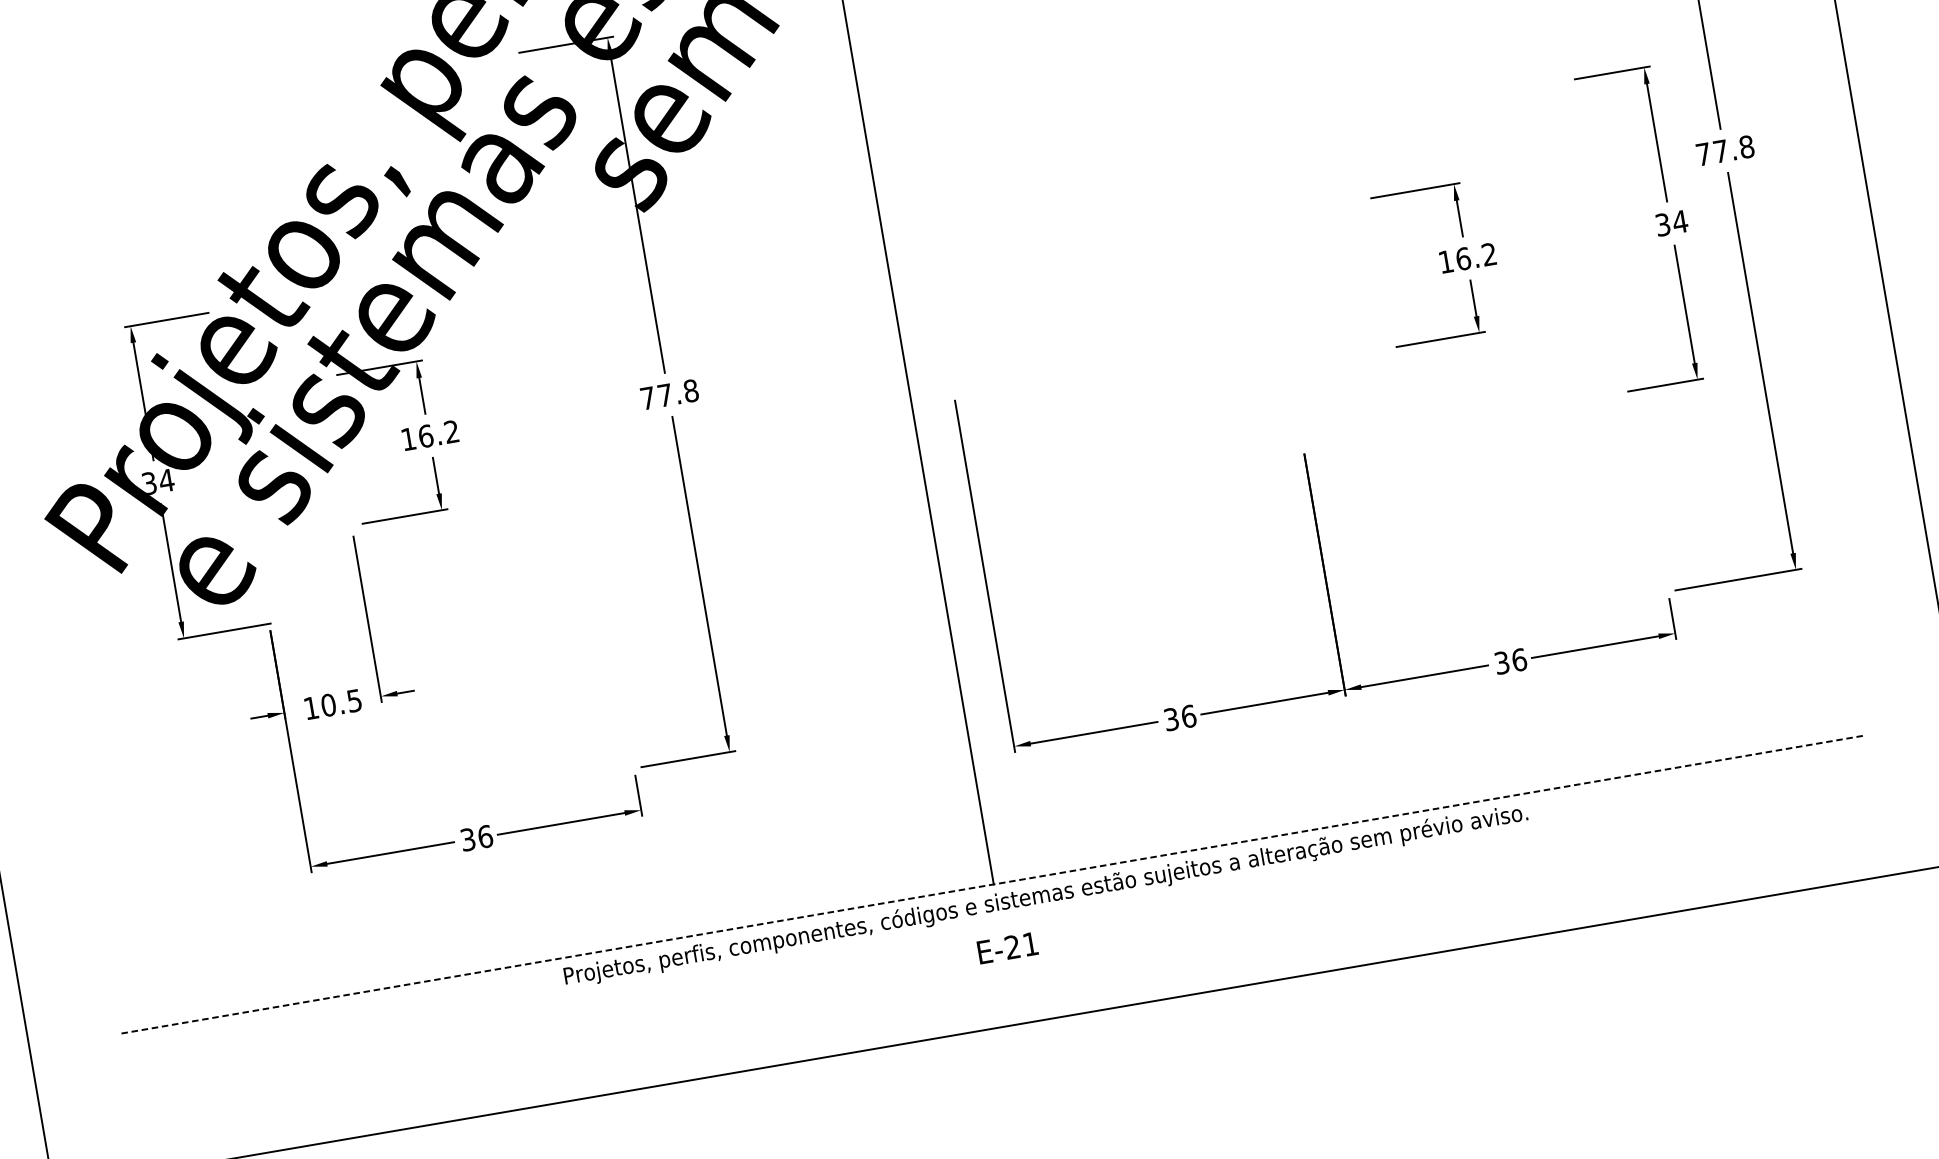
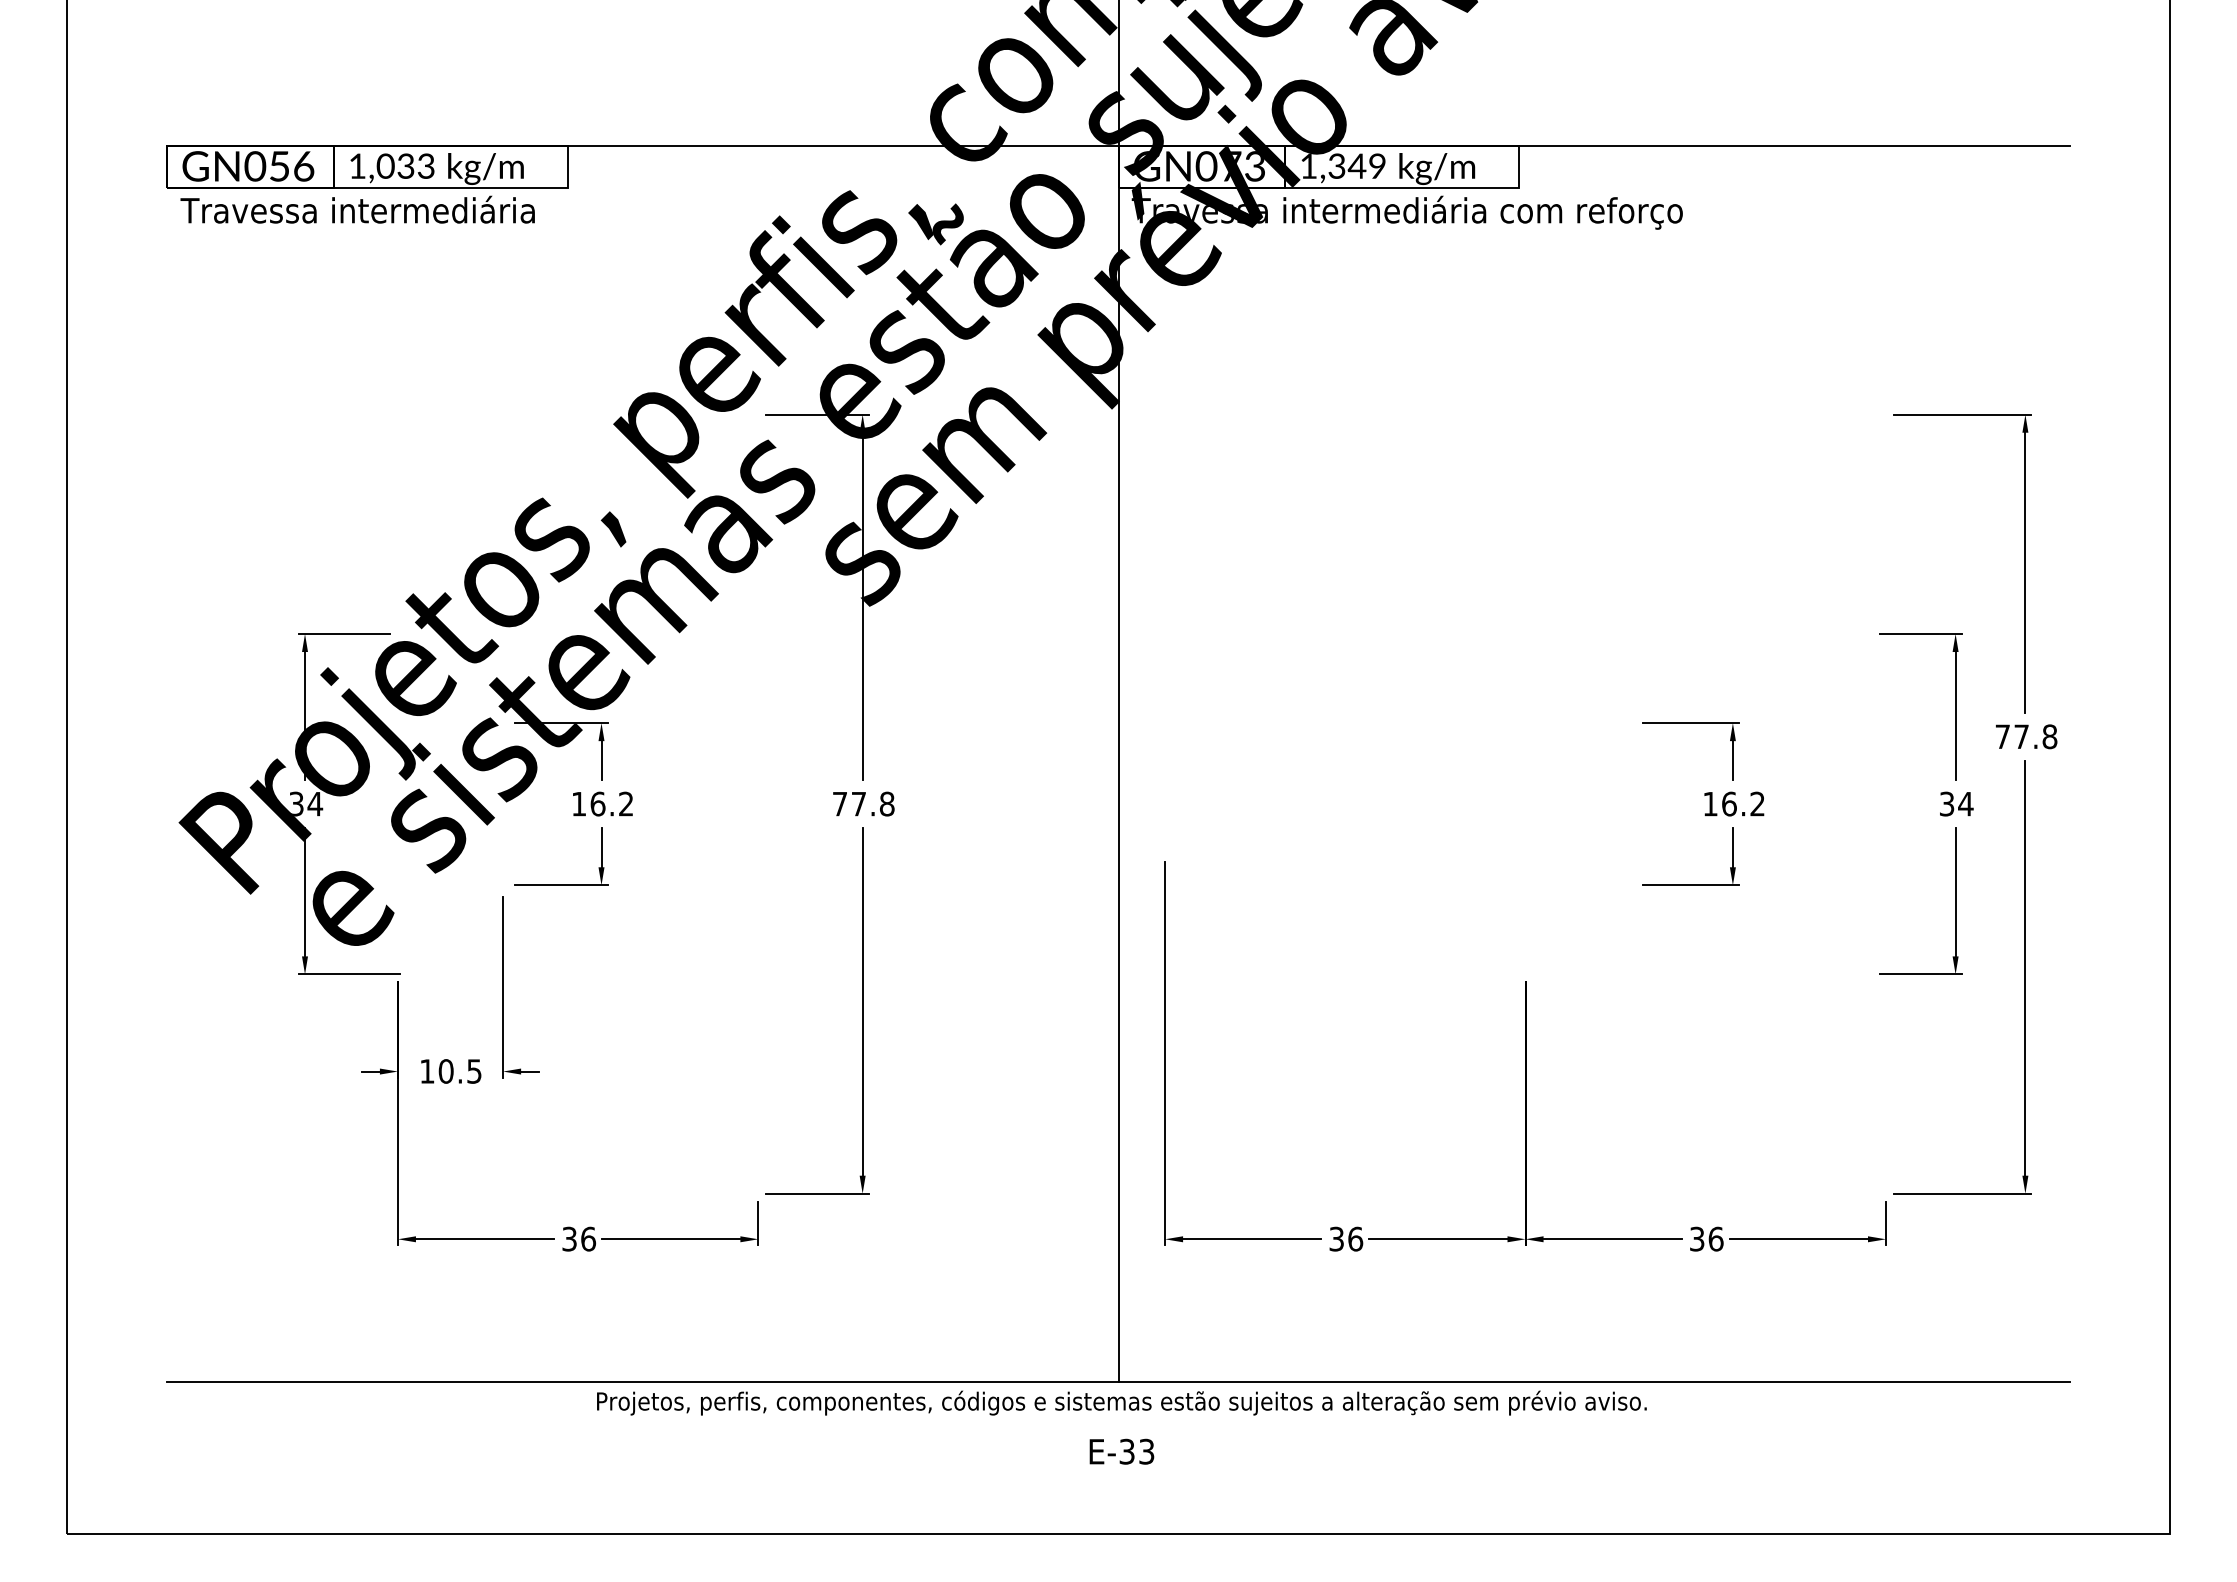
line: (993, 884) -> (1118, 1381), dashed -> solid
text: (1045, 895) -> (1121, 1402), moved
text: (1021, 945) -> (1136, 1451), E-21 -> E-33

